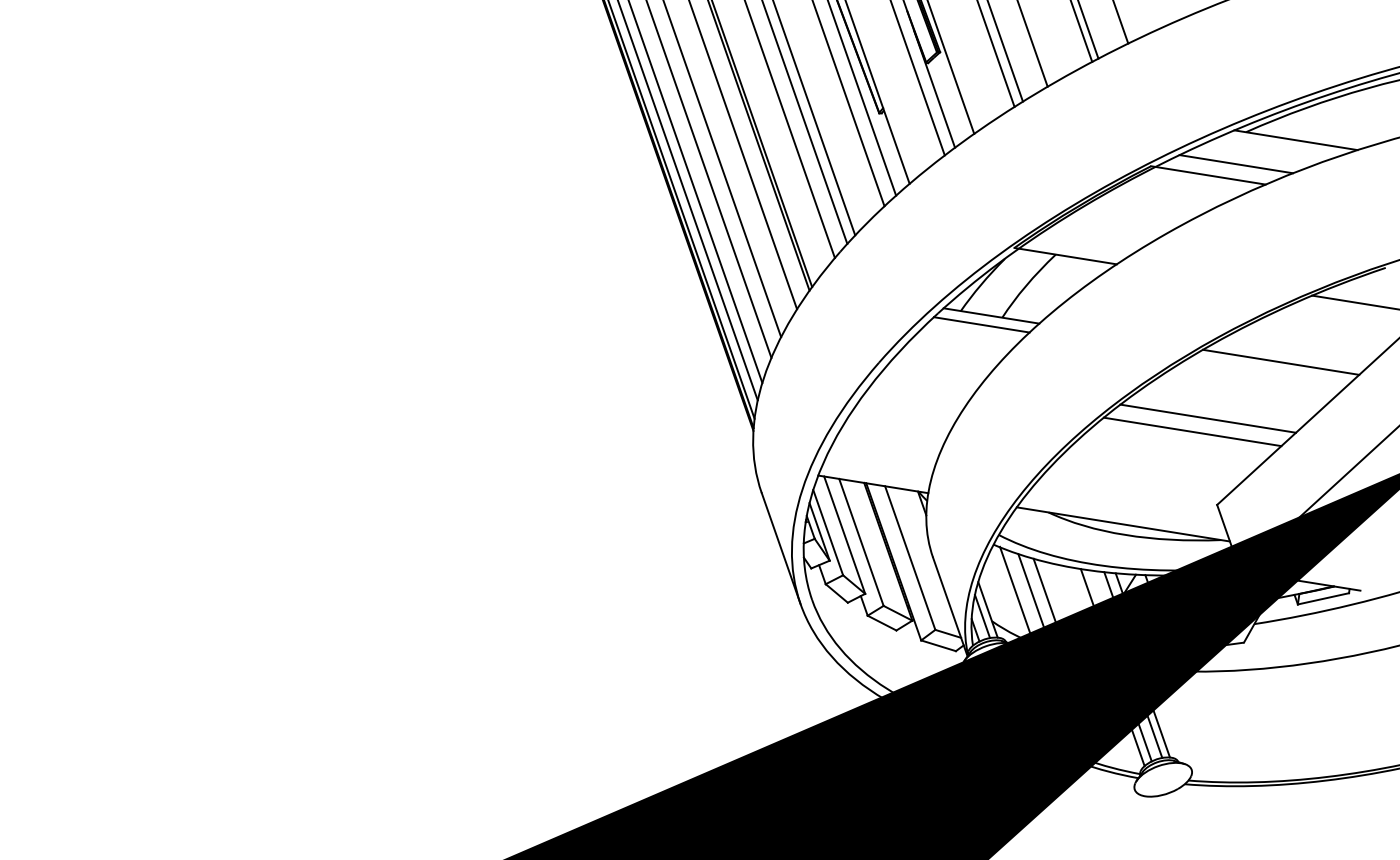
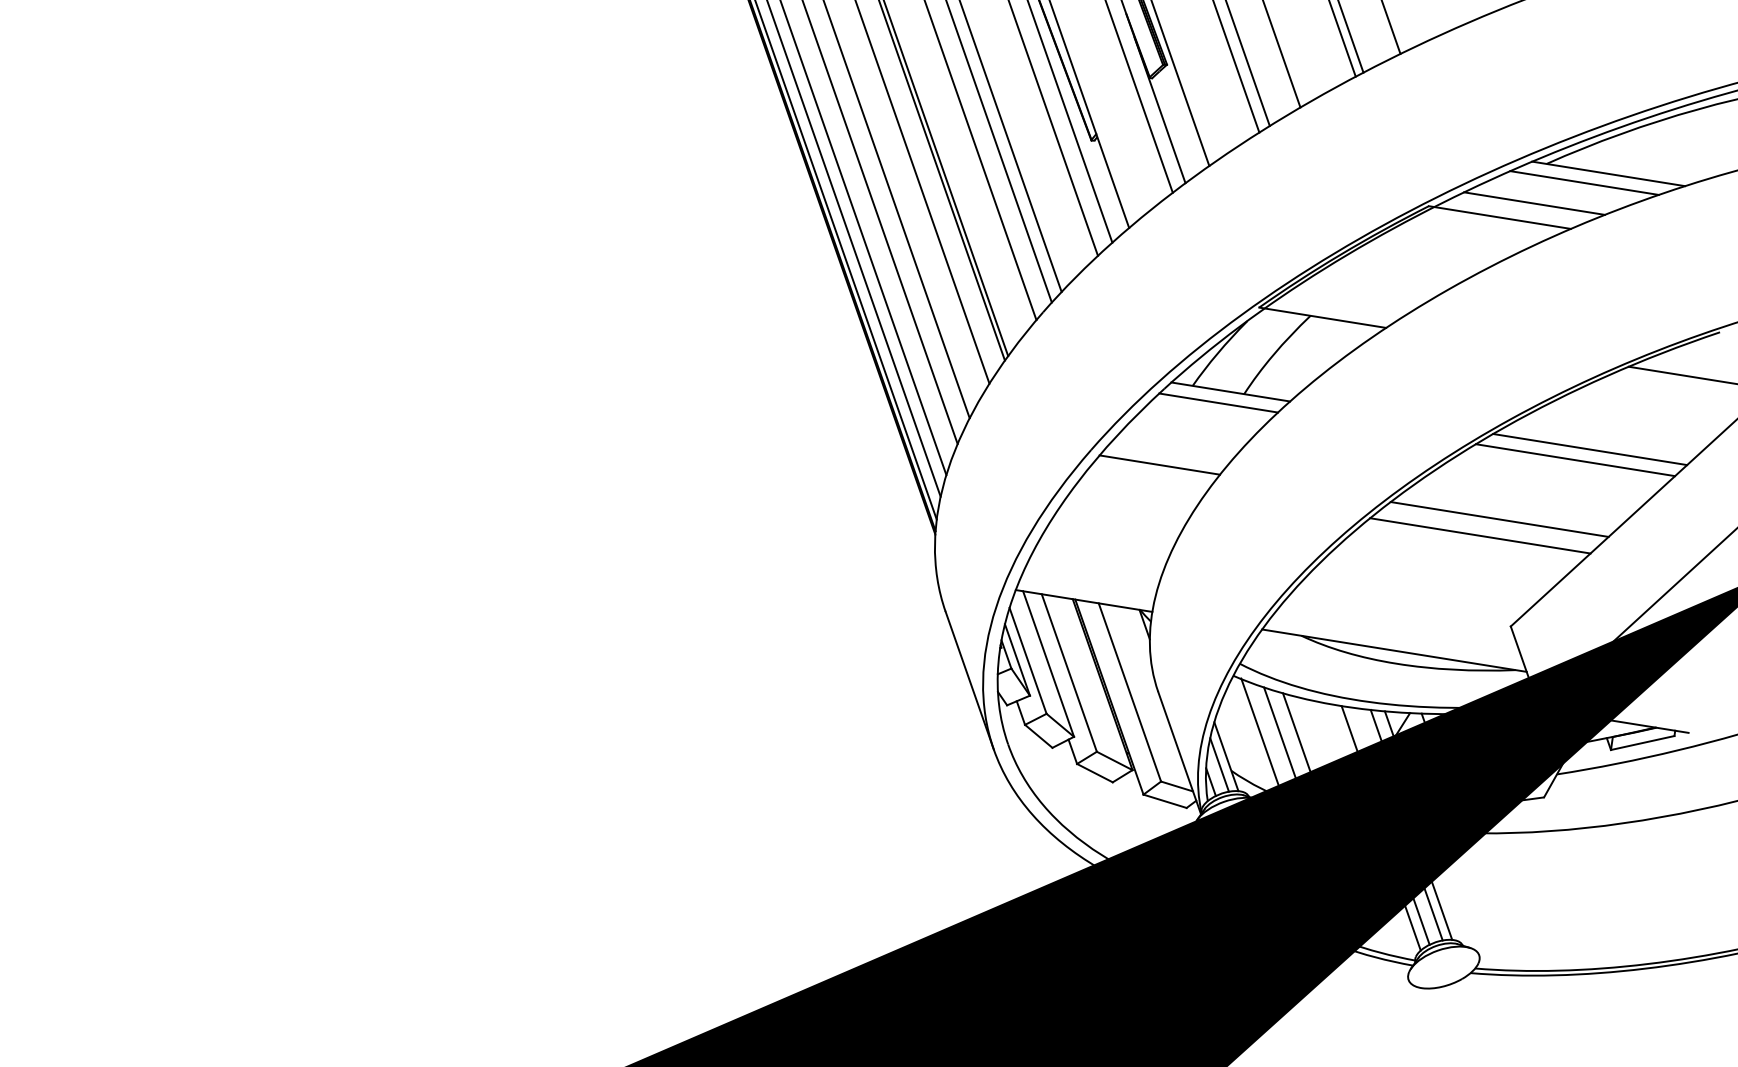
line: (1276, 147) -> (1584, 182), added
line: (1269, 371) -> (1575, 460), added
line: (934, 374) -> (1159, 464), added

